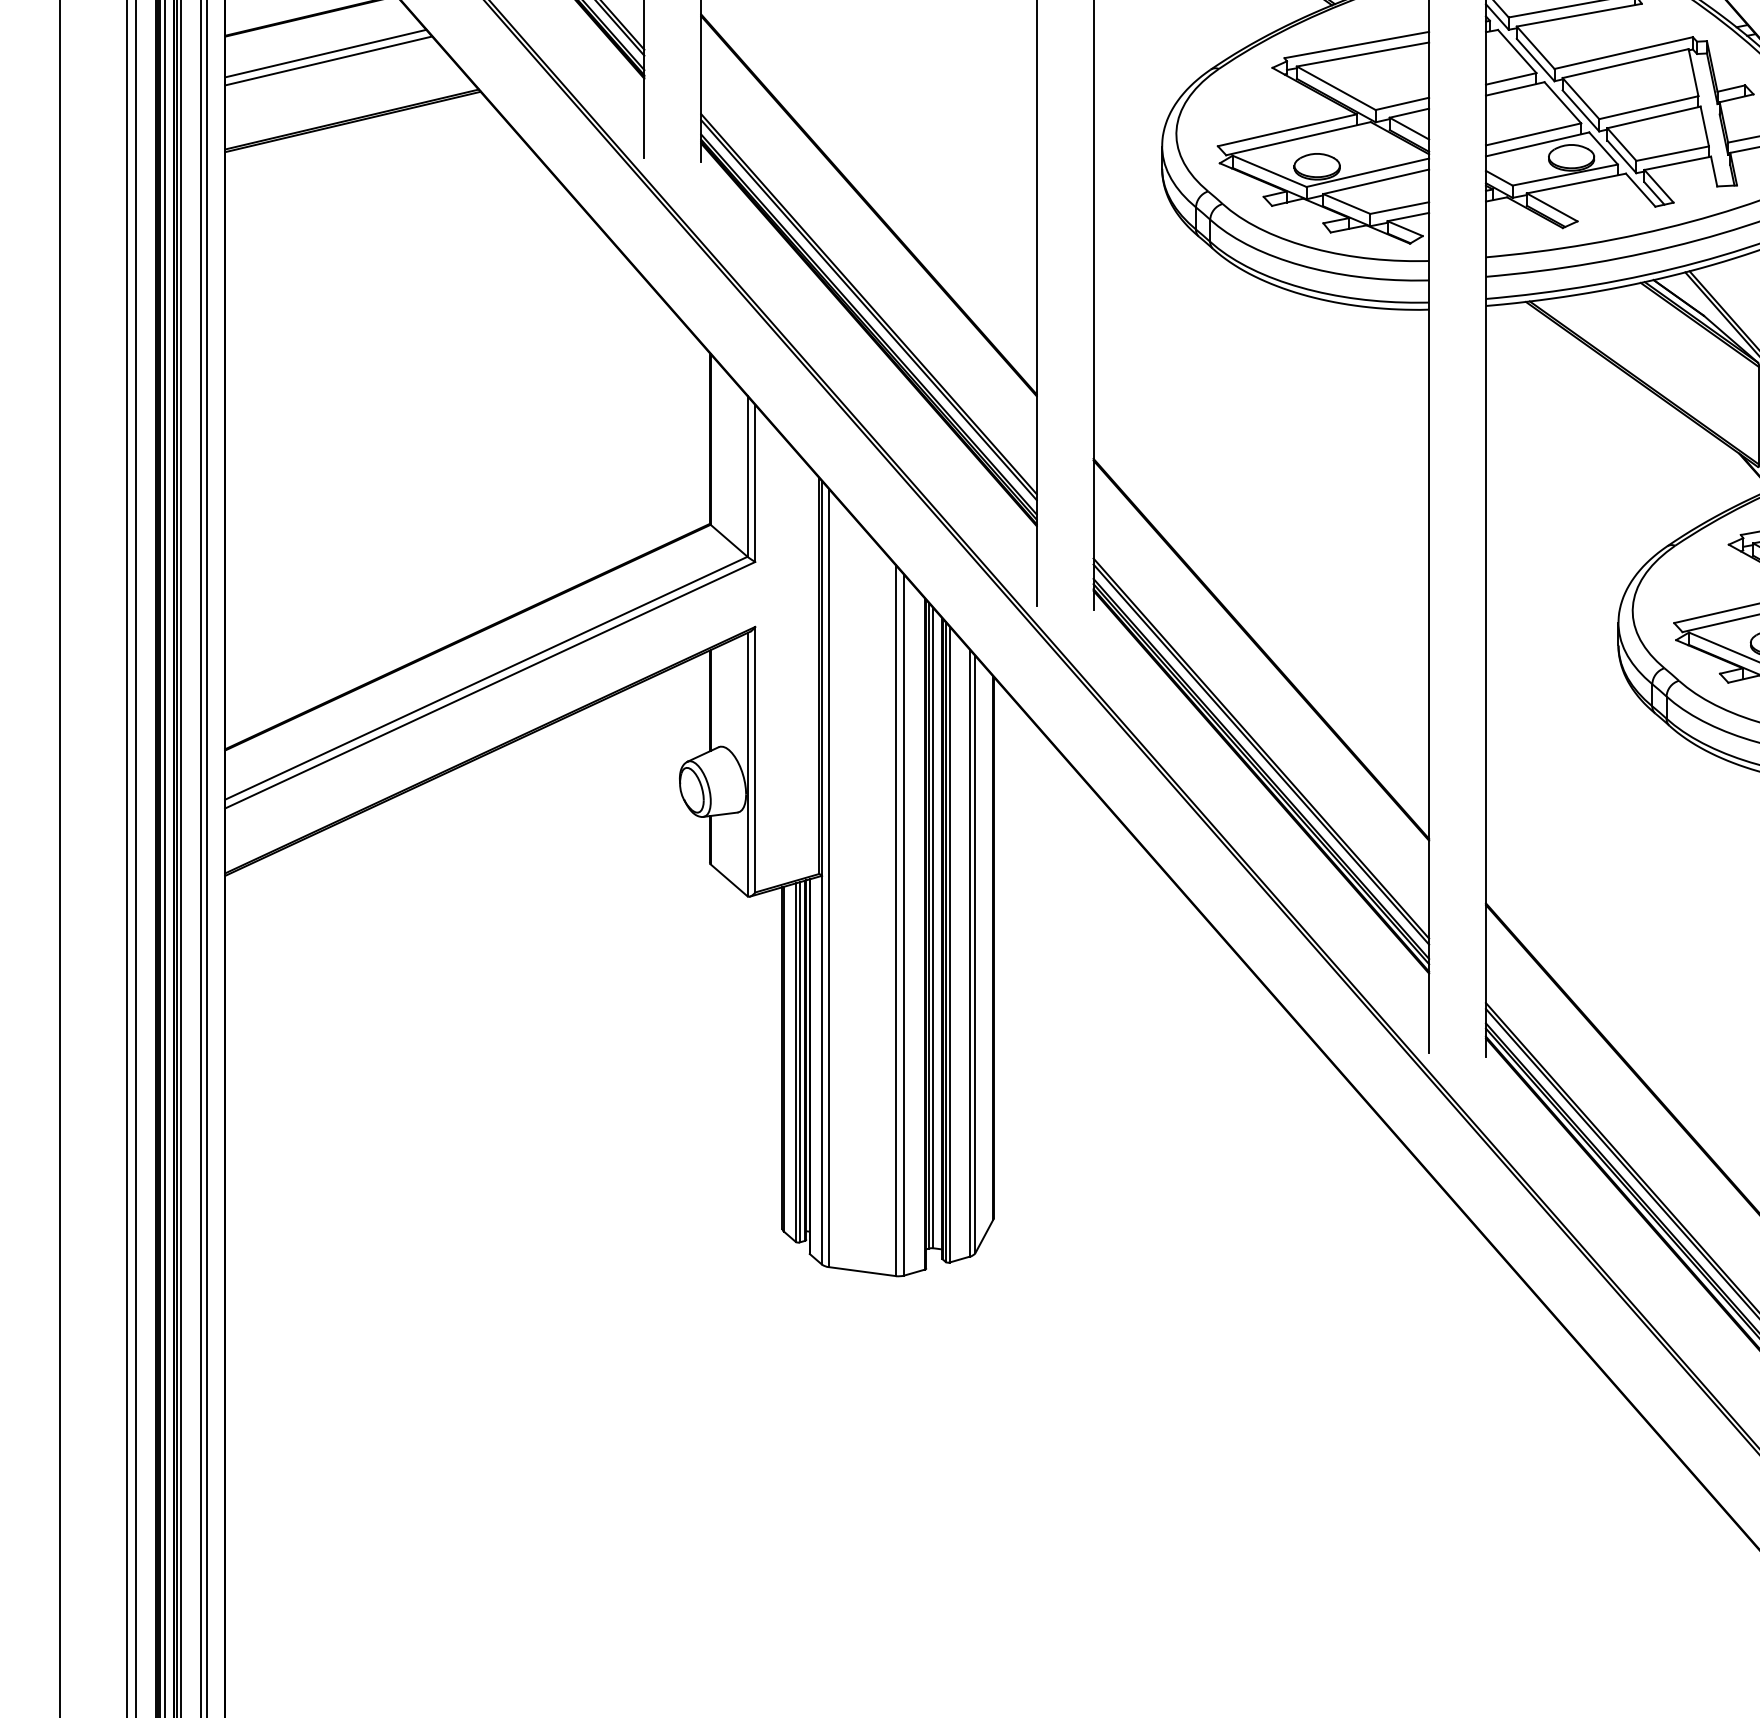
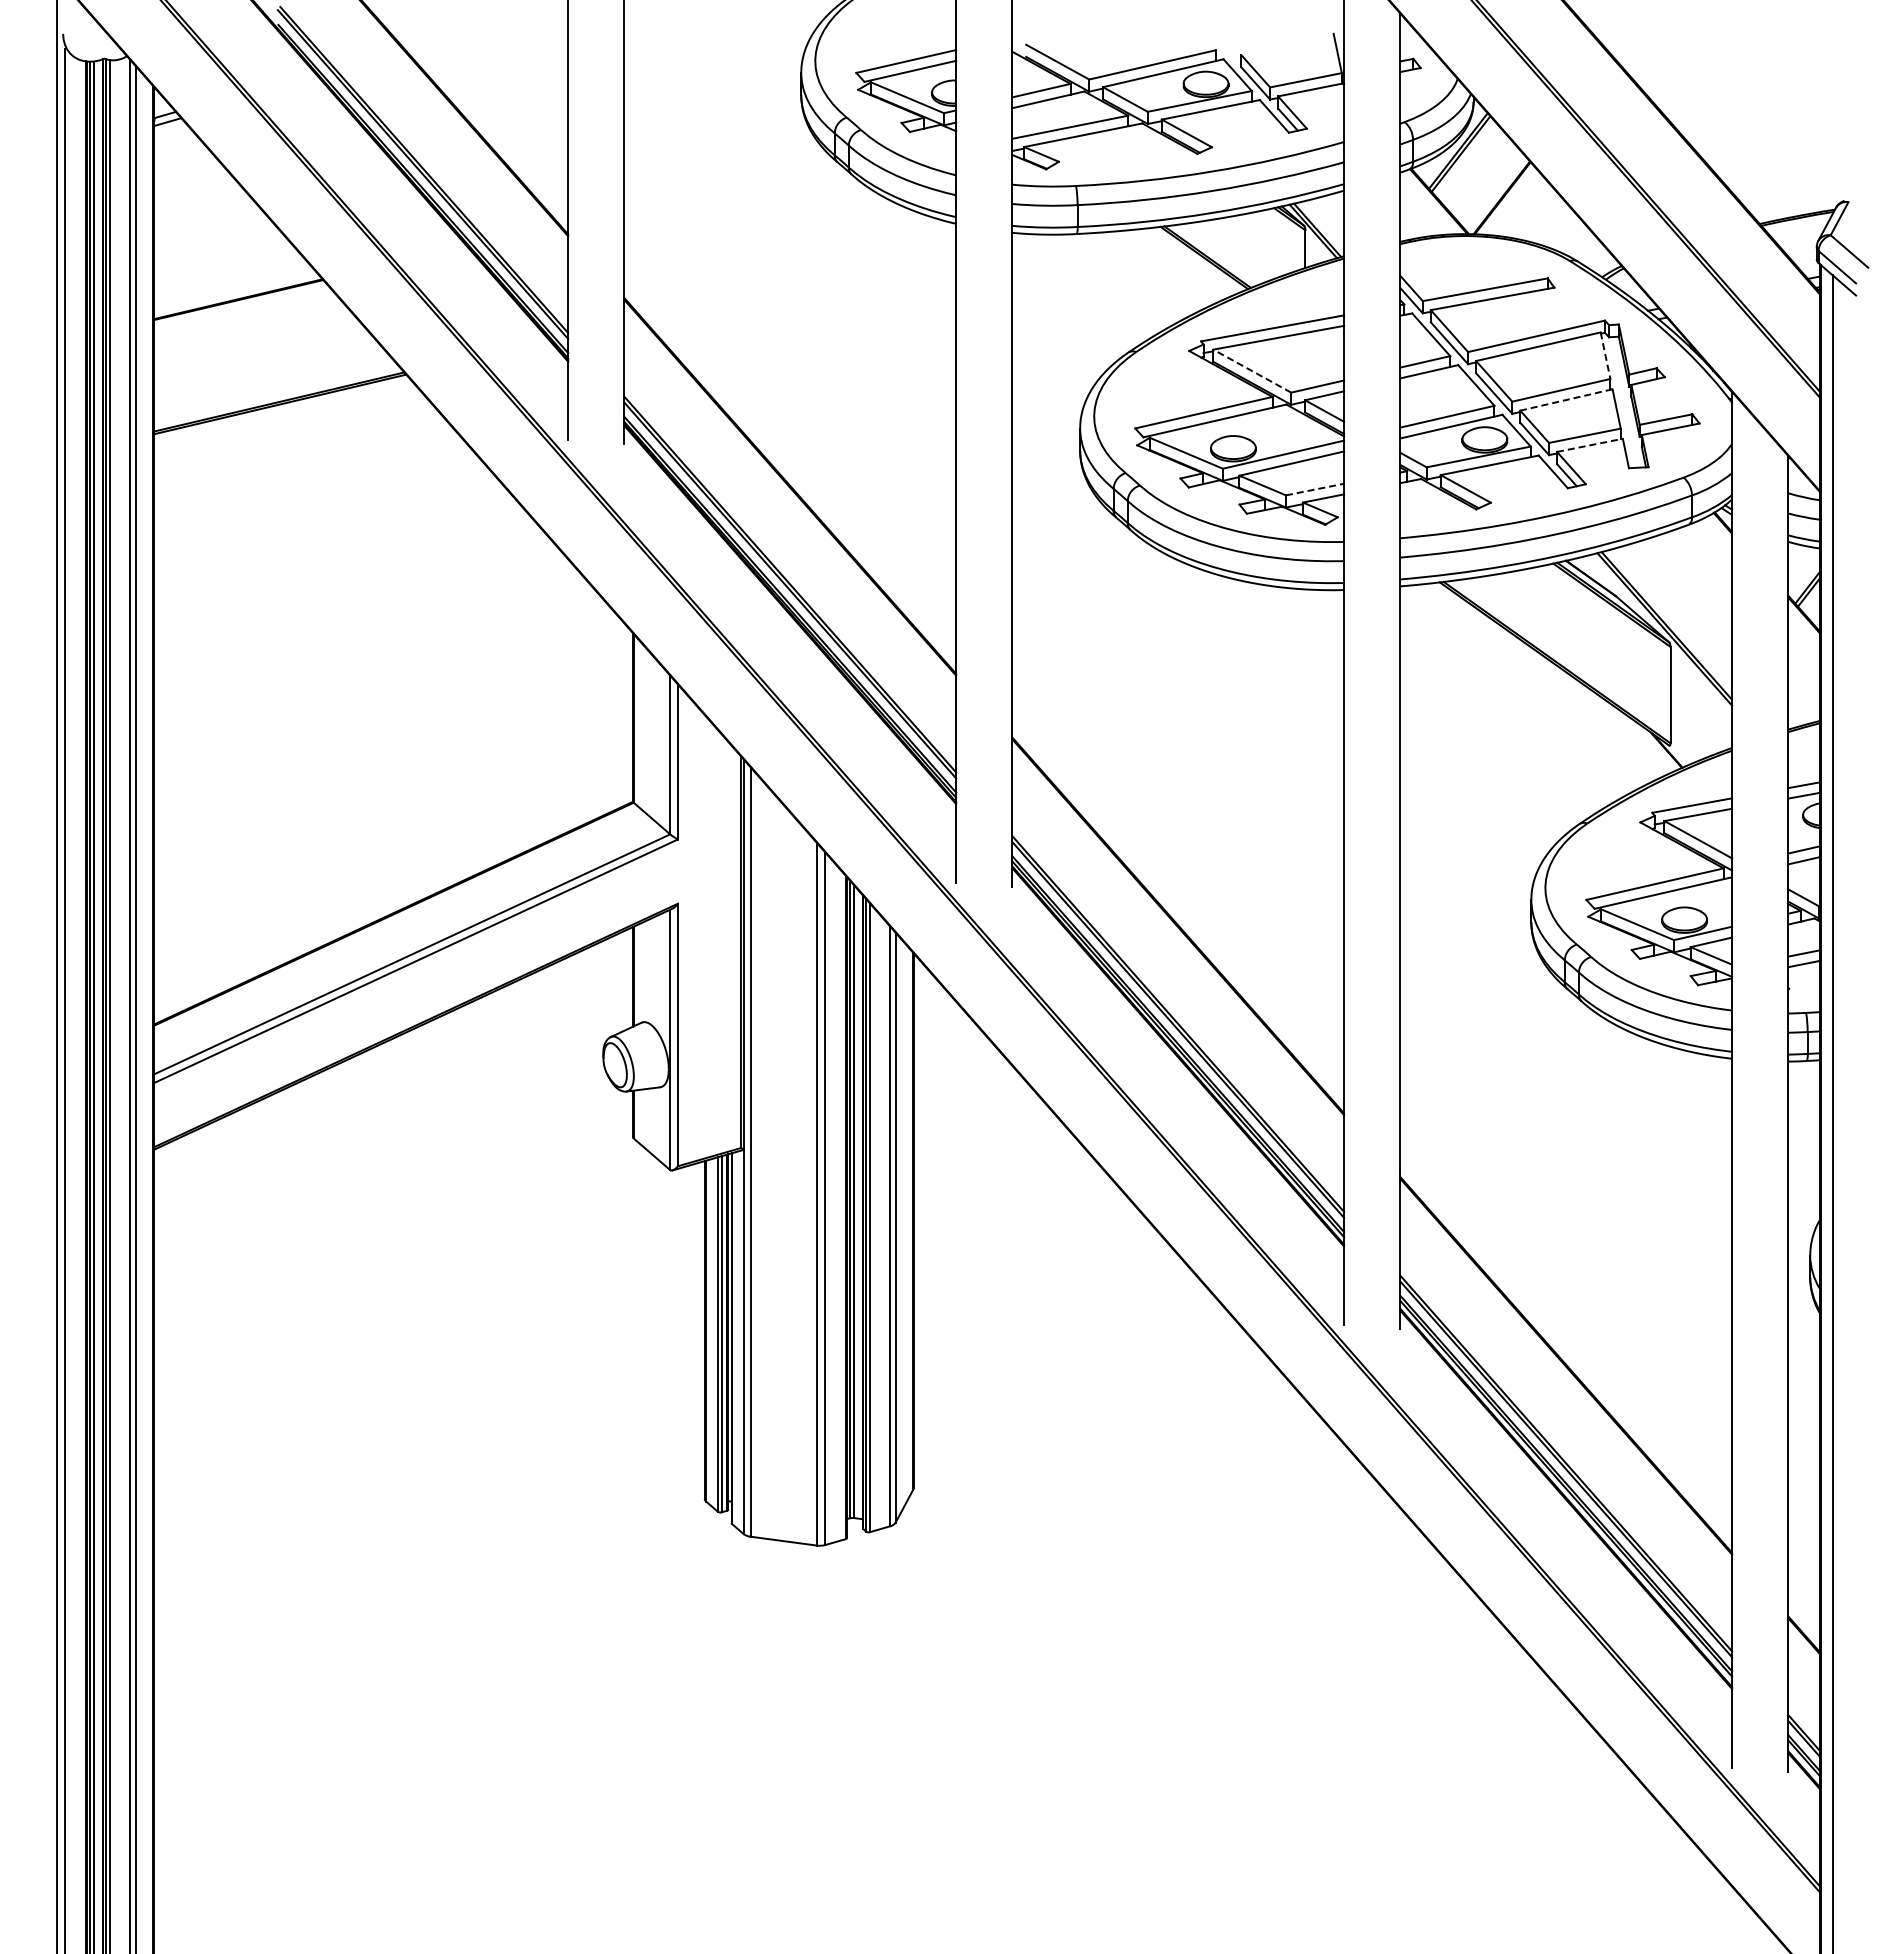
line: (325, 53) -> (252, 336), removed
line: (328, 61) -> (255, 344), removed
line: (1693, 72) -> (1605, 355), solid -> dashed
line: (1336, 88) -> (1252, 371), solid -> dashed
line: (1653, 117) -> (1565, 400), solid -> dashed
line: (1677, 163) -> (1589, 445), solid -> dashed
line: (1400, 207) -> (1315, 489), solid -> dashed

